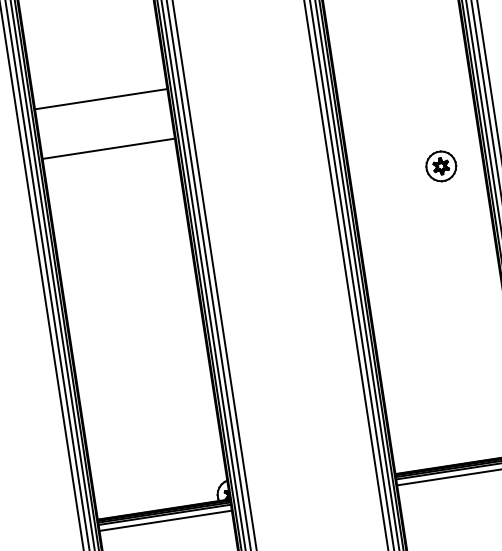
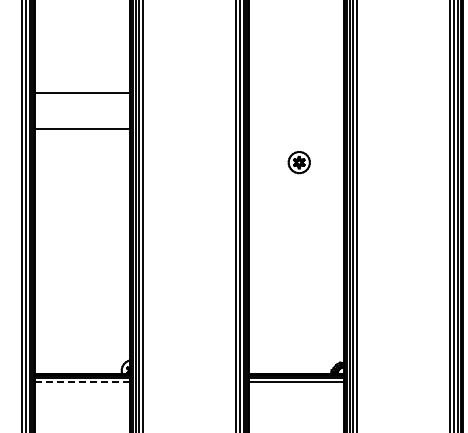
line: (101, 98) -> (82, 92), moved
line: (108, 148) -> (82, 129), moved
part: (440, 166) -> (298, 162), moved
line: (165, 521) -> (82, 382), solid -> dashed

